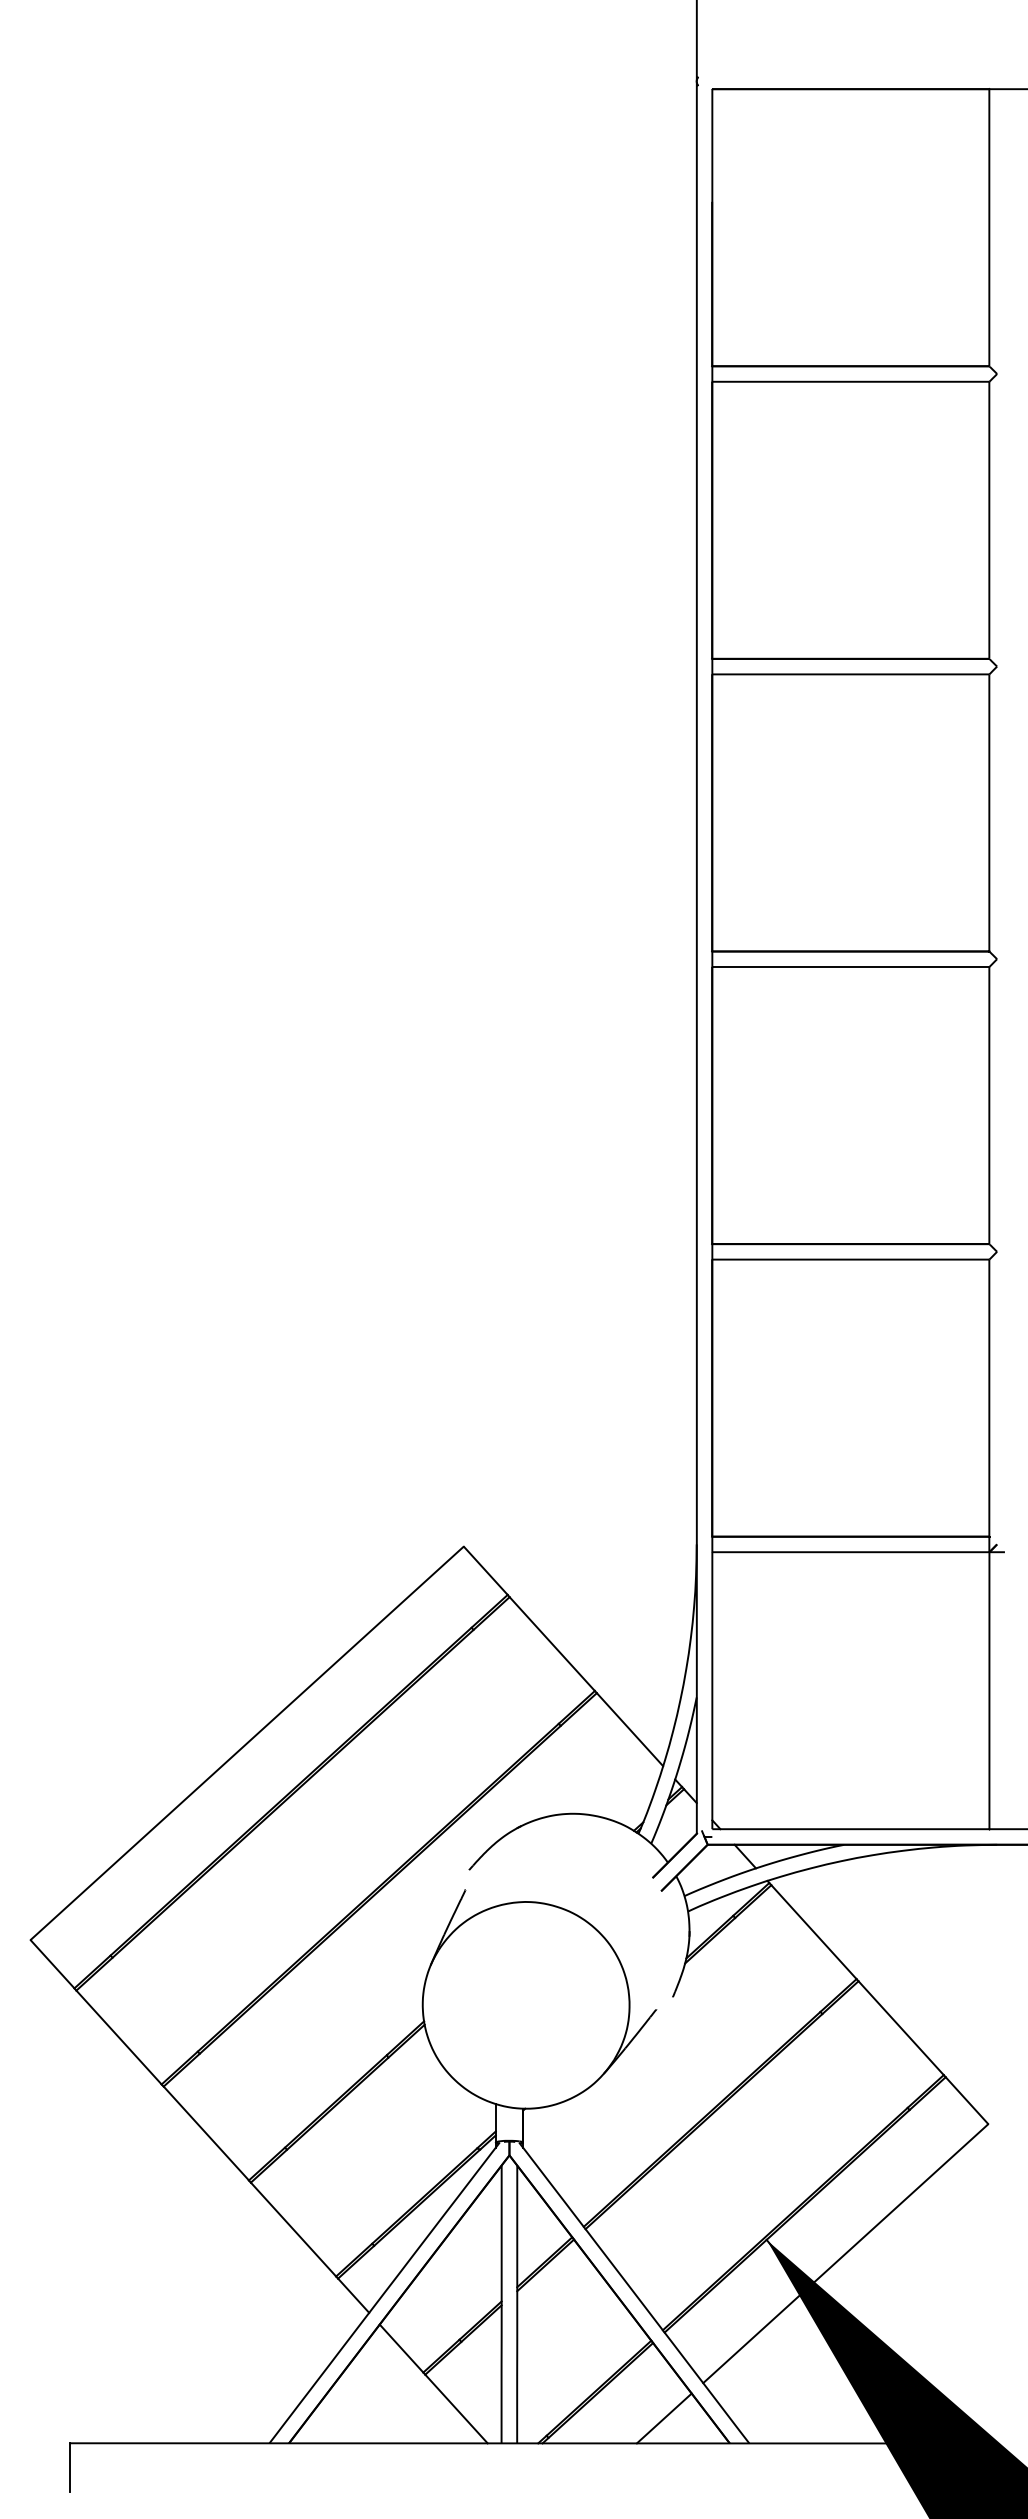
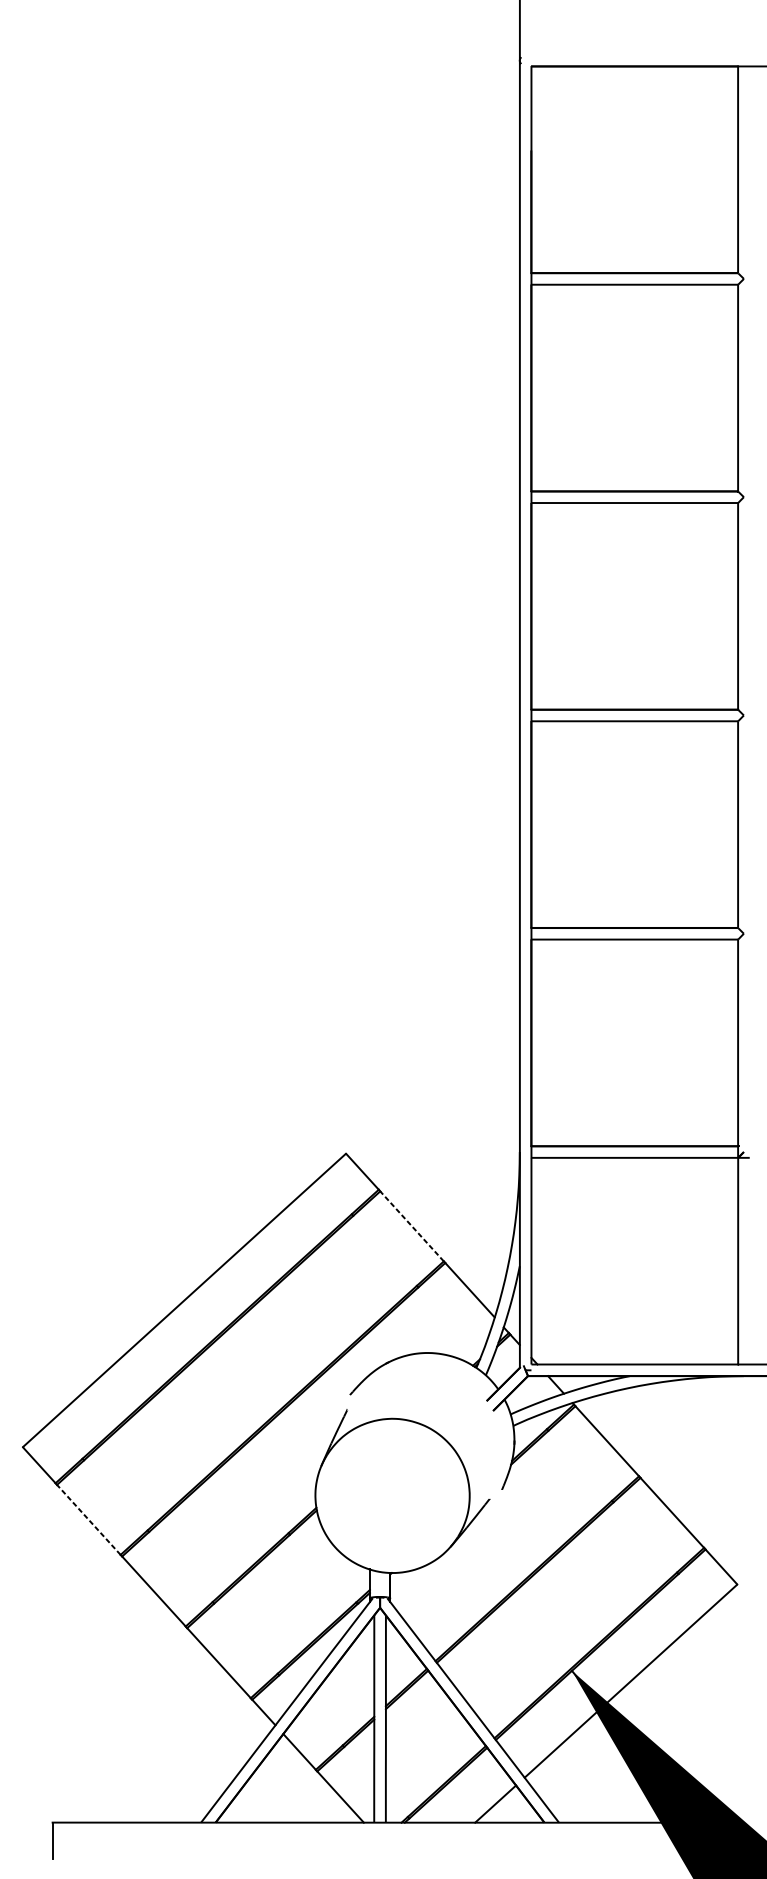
line: (551, 1643) -> (411, 1225), solid -> dashed
line: (118, 2037) -> (88, 1519), solid -> dashed

